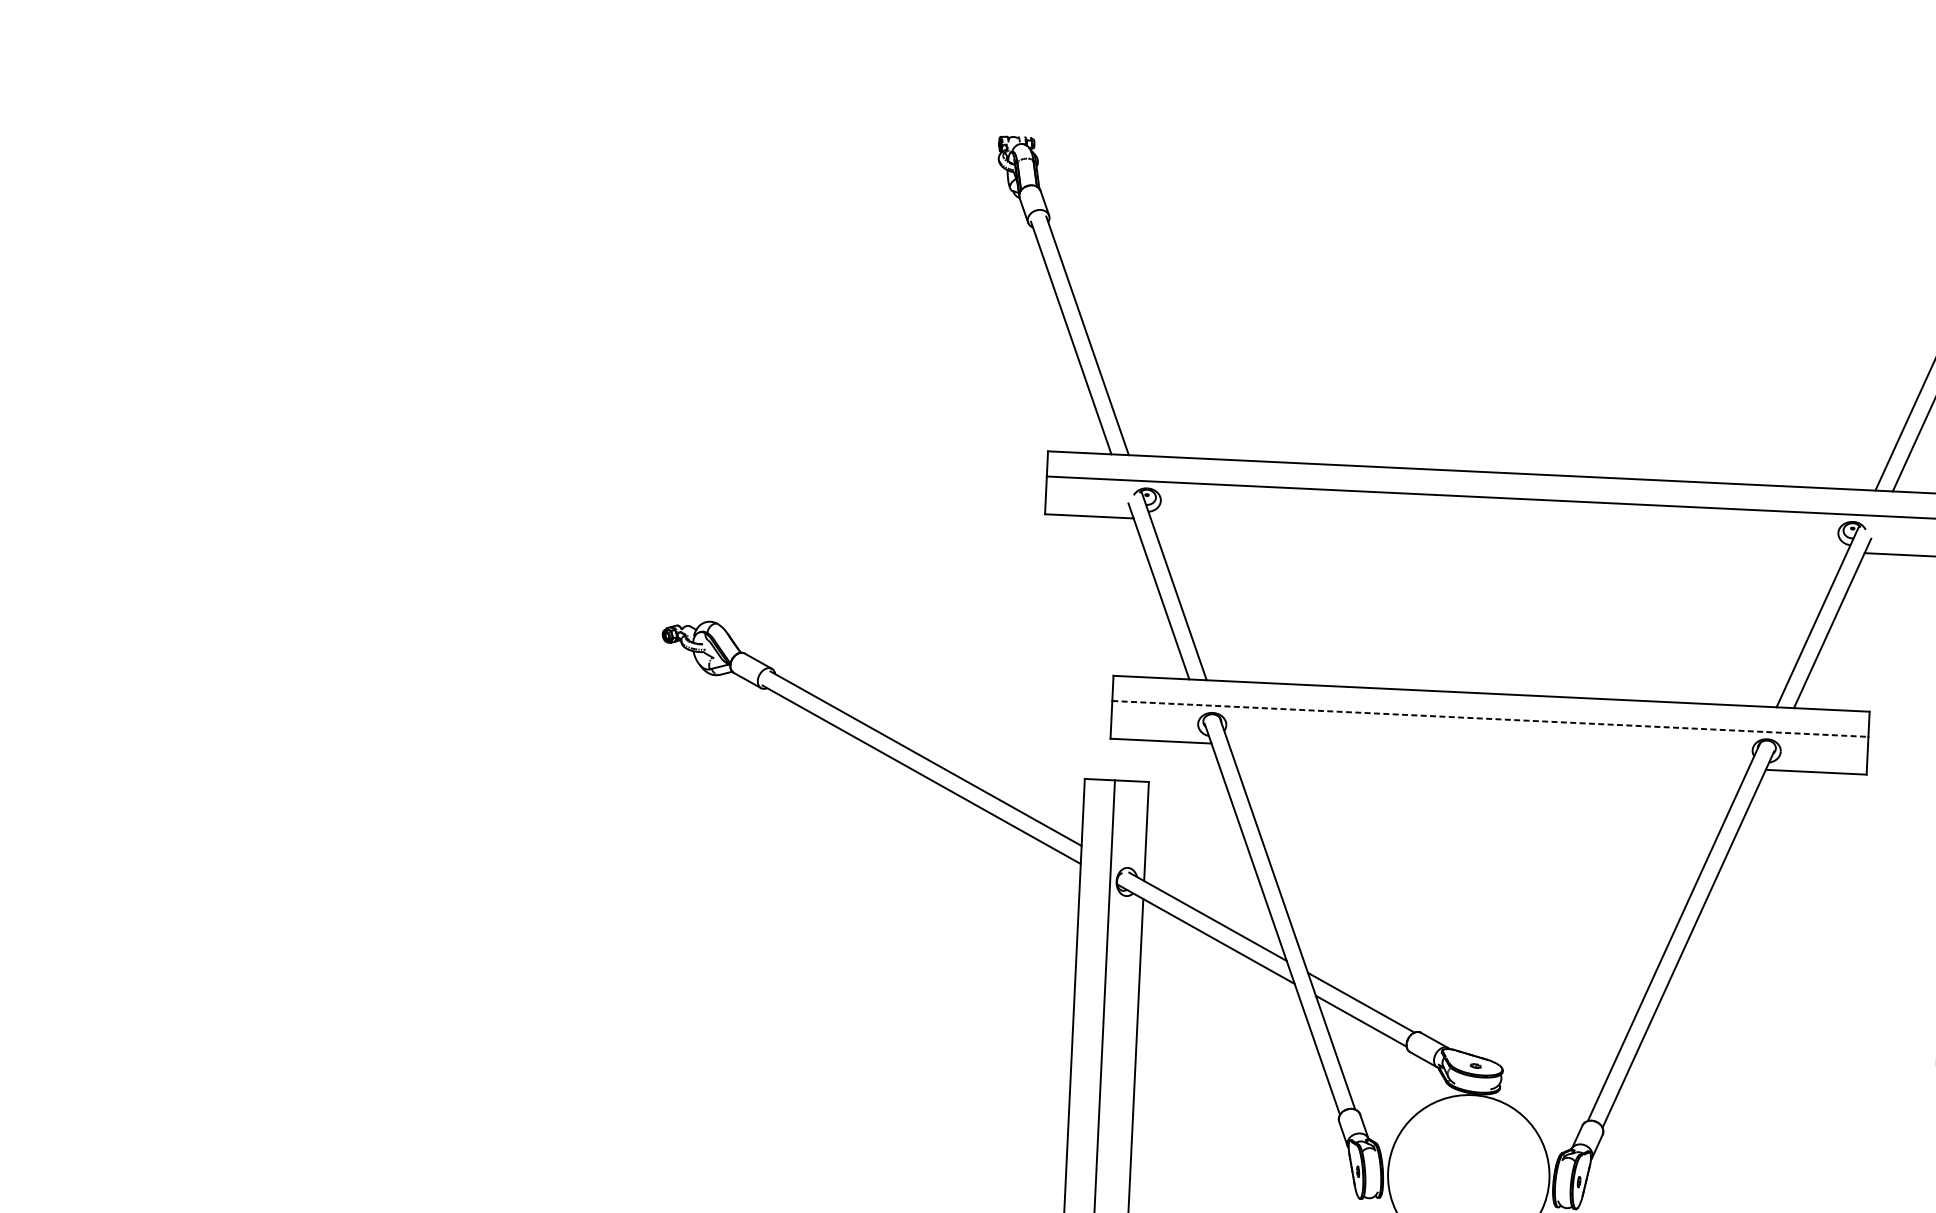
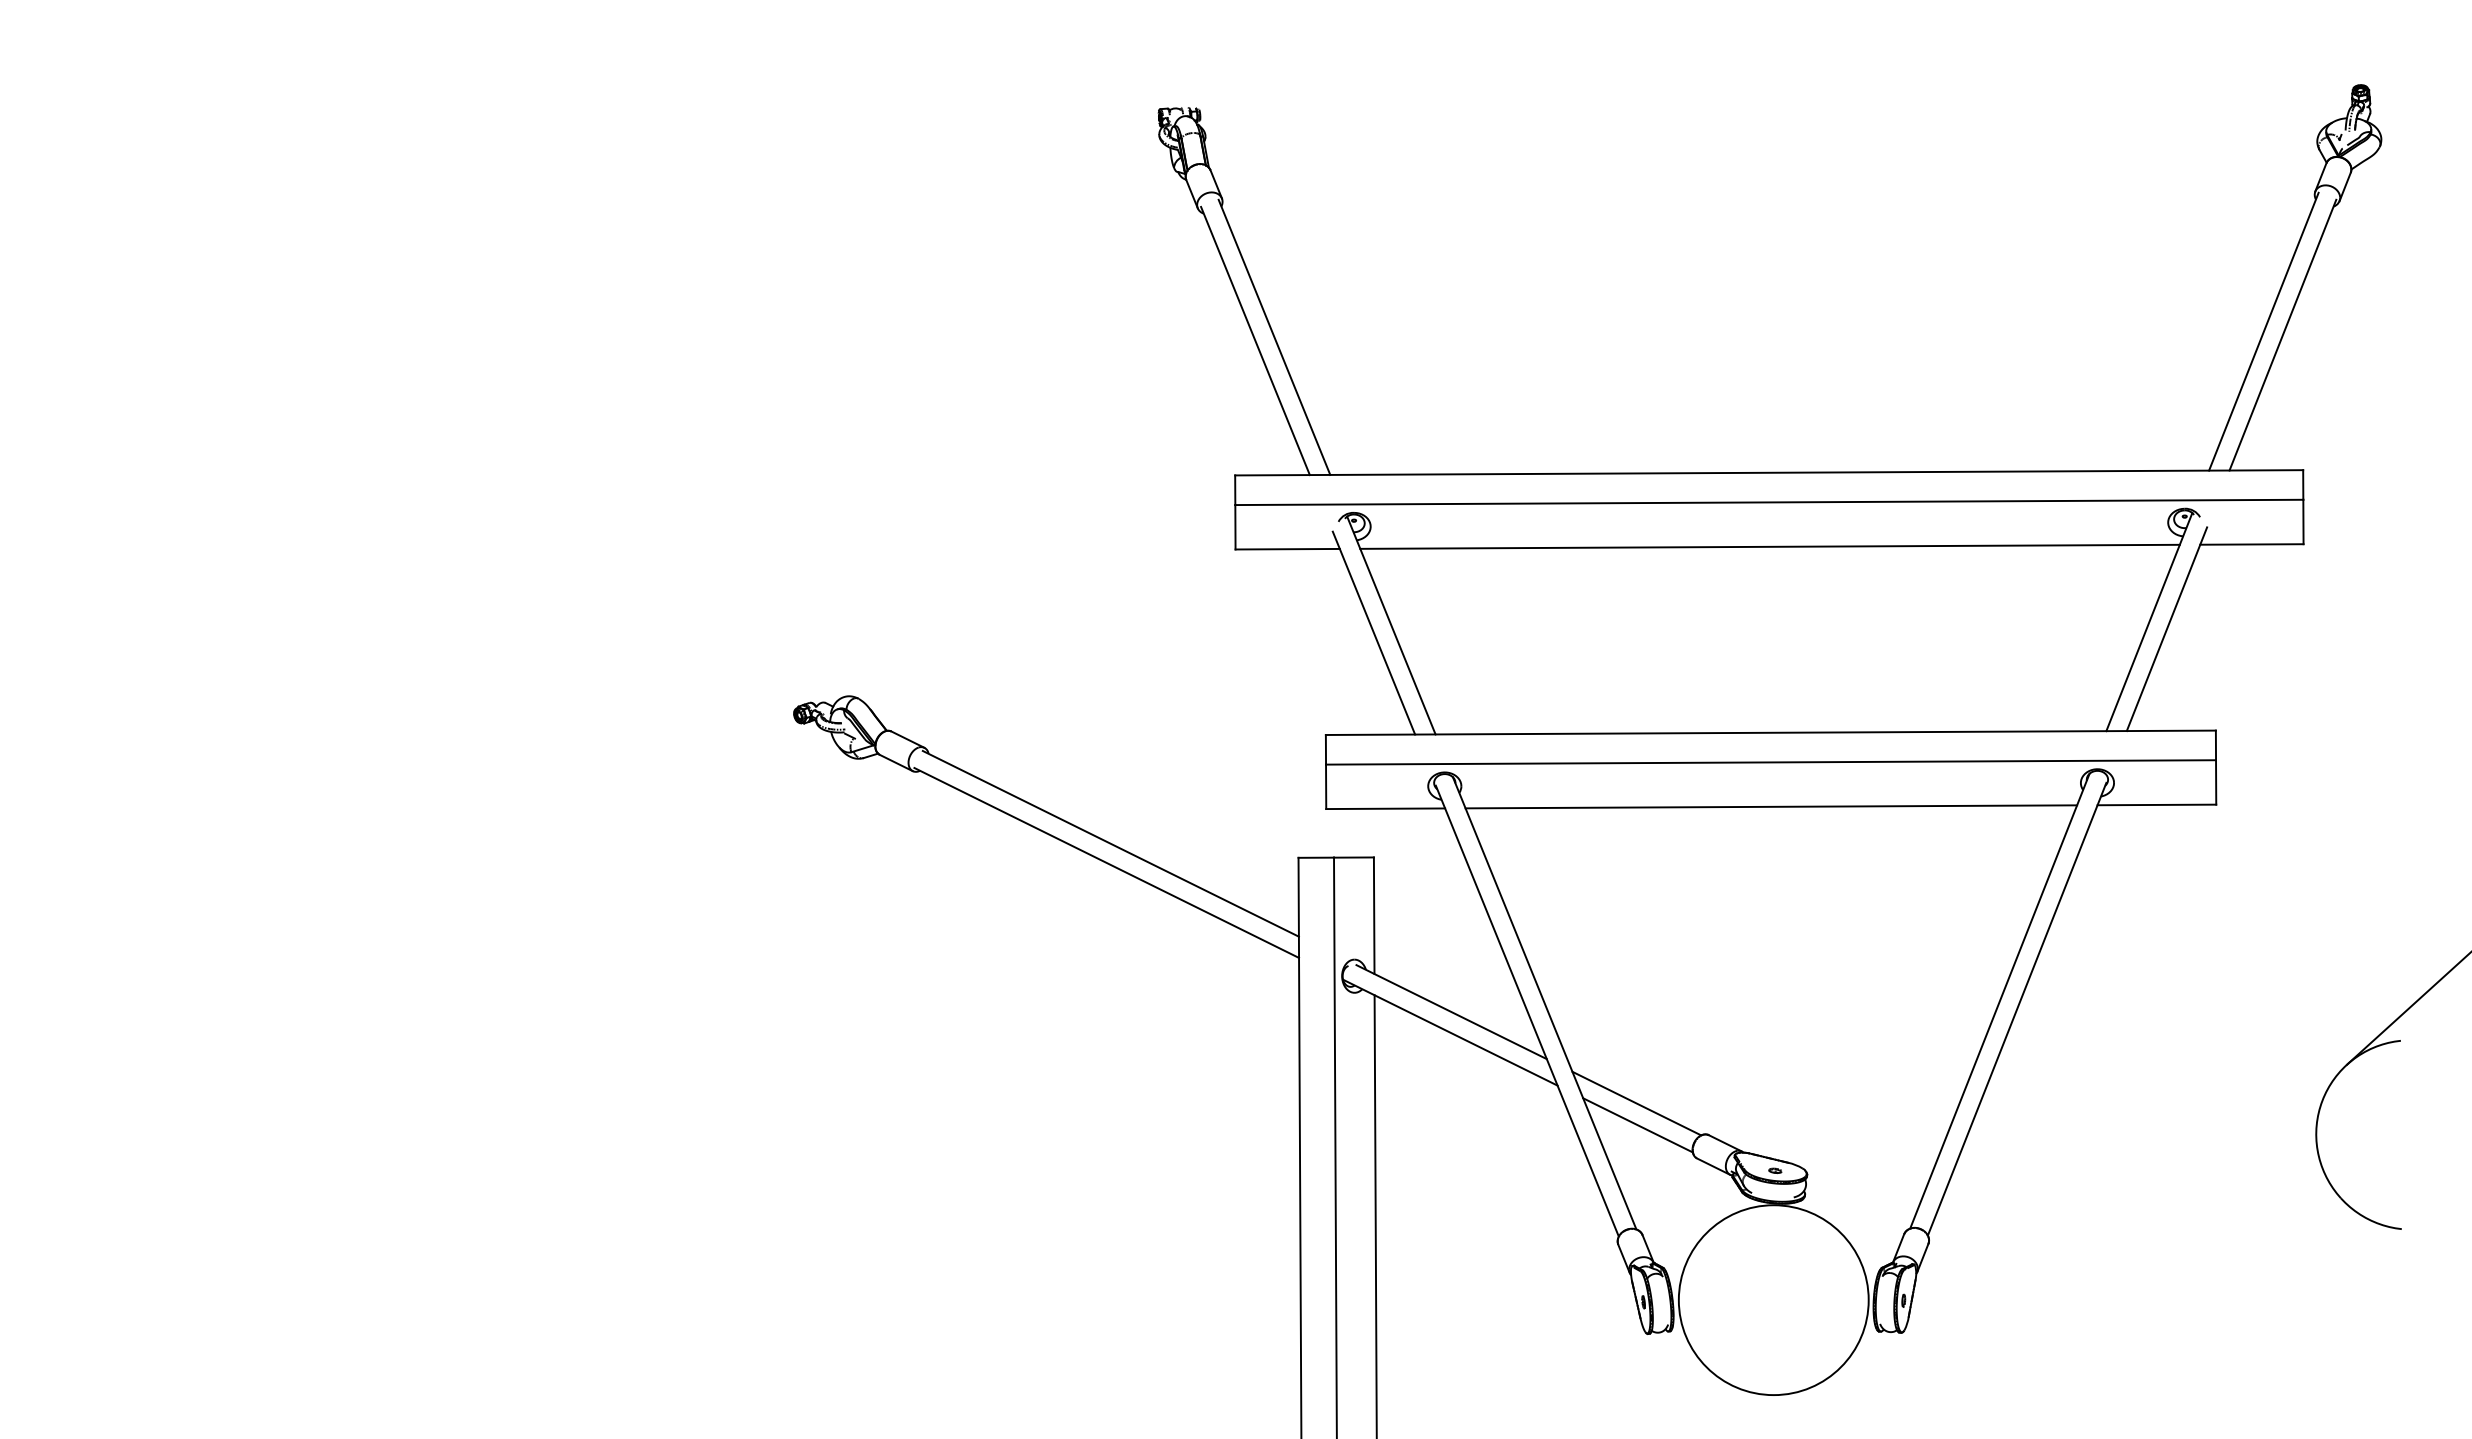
line: (1498, 535) -> (1769, 546), added
line: (1490, 719) -> (1771, 762), dashed -> solid
line: (1488, 756) -> (1771, 806), added

